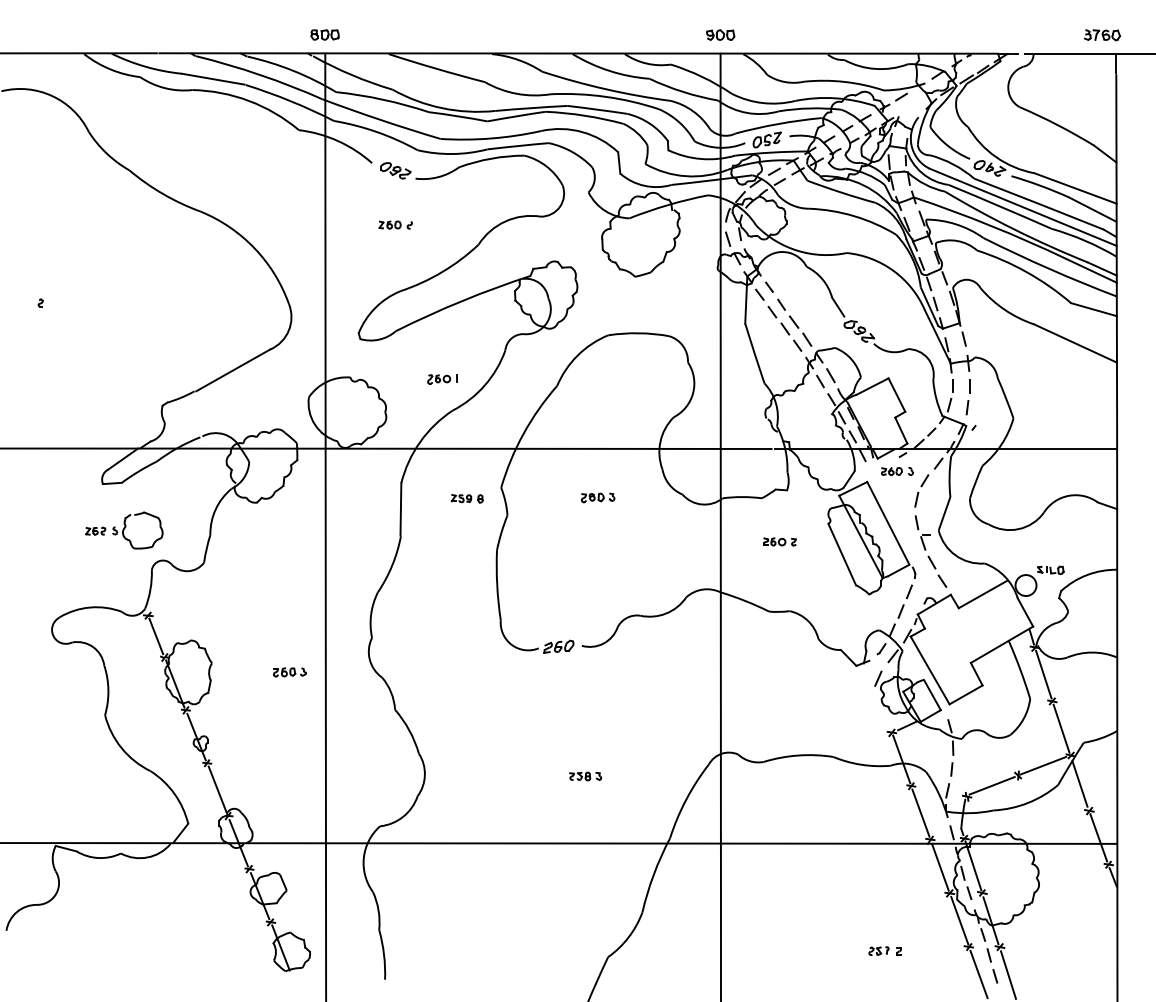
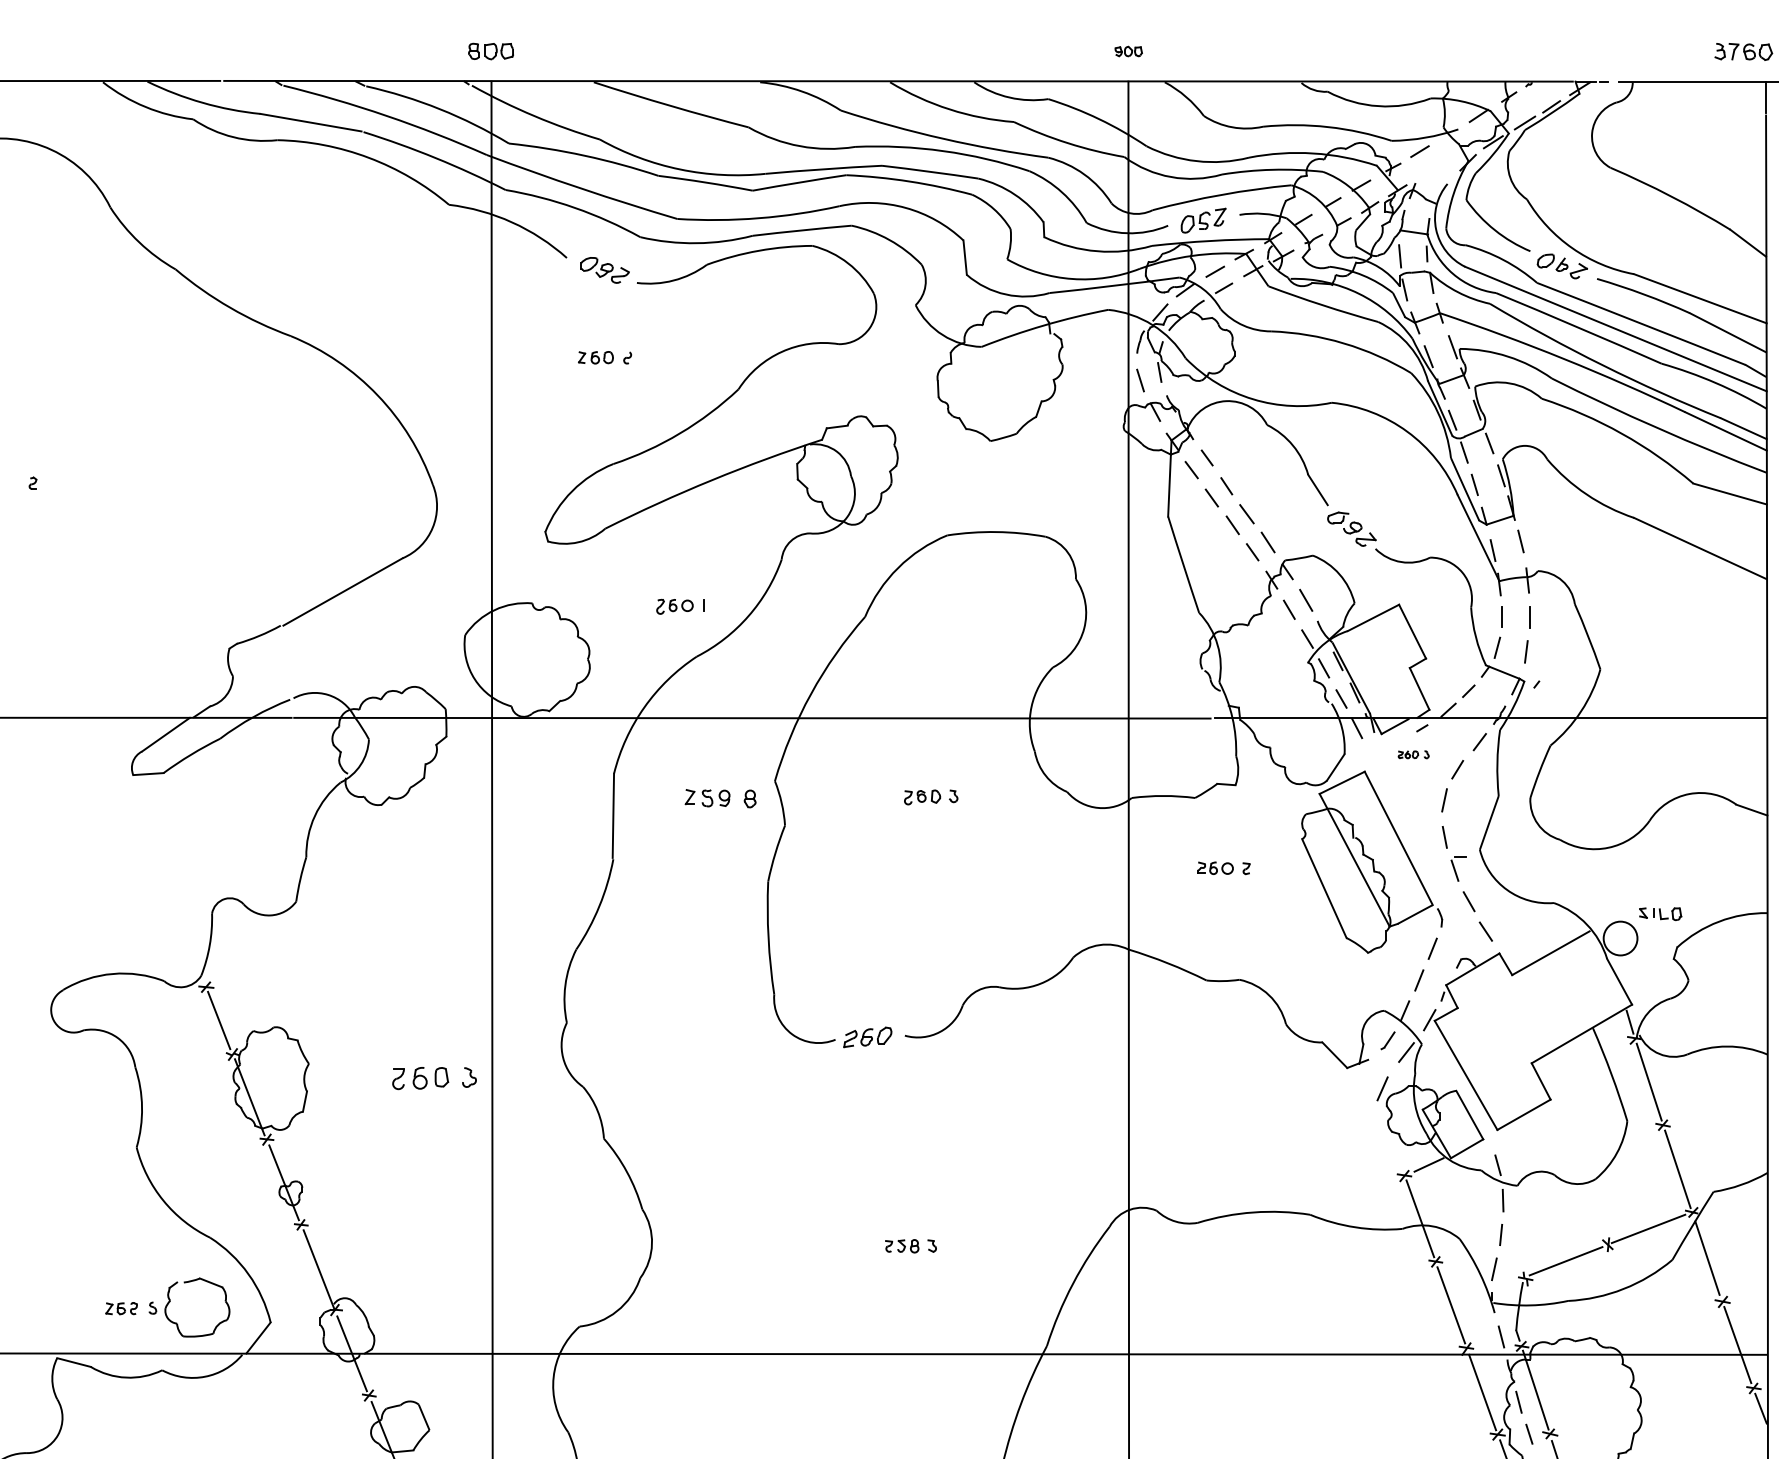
part: (720, 34) -> (1128, 50), size x0.6
part: (897, 471) -> (1413, 754), size x0.6
part: (466, 498) -> (719, 798), size x1.4
part: (124, 530) -> (167, 1307), moved
part: (289, 672) -> (433, 1078), size x1.6

